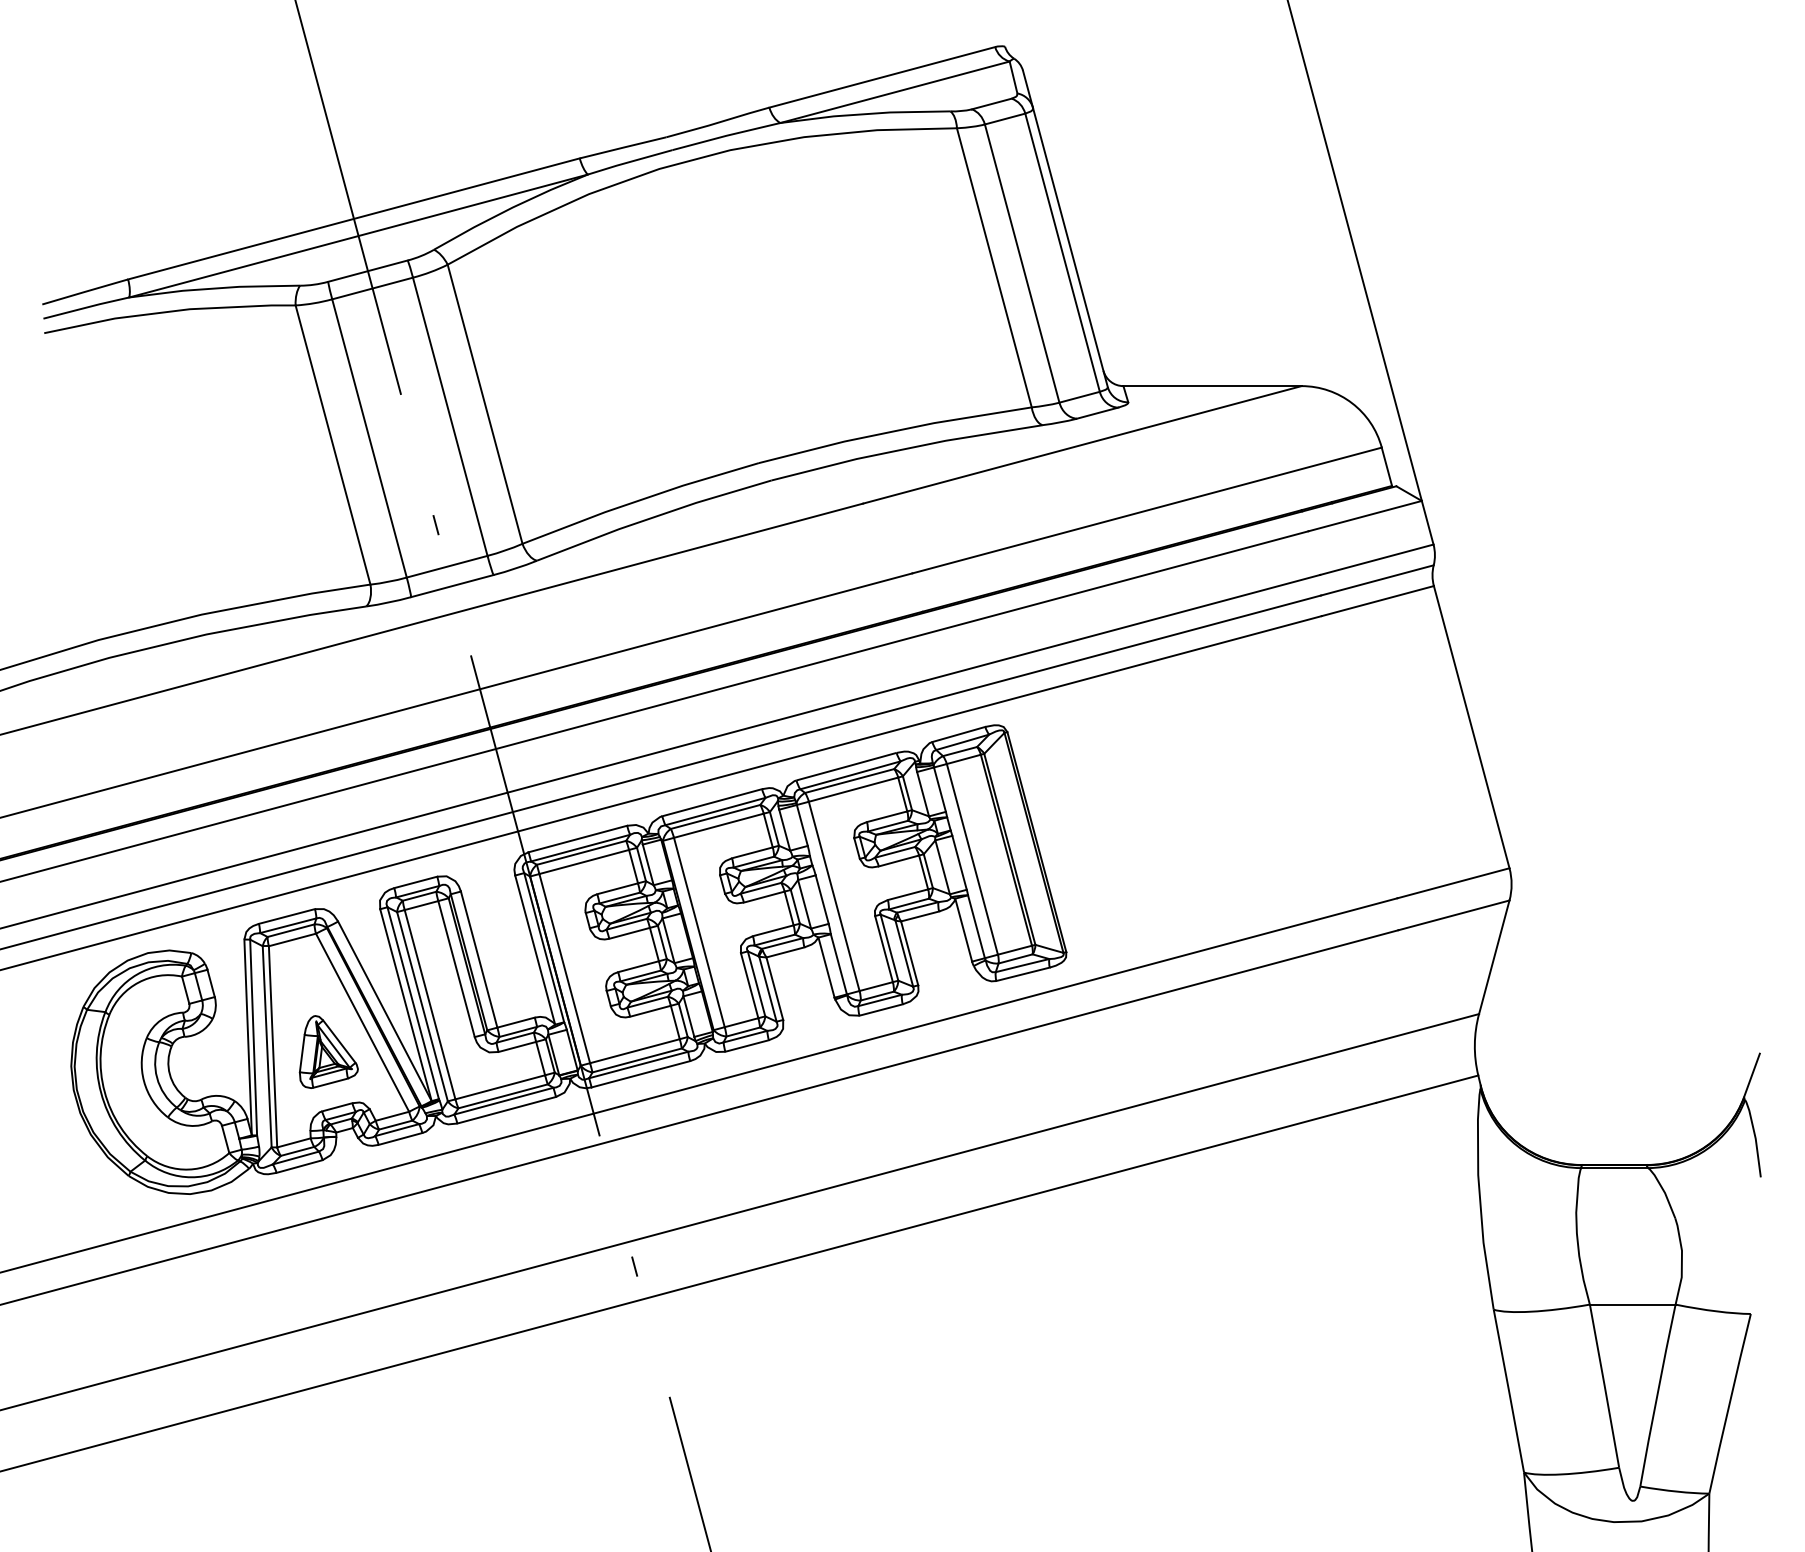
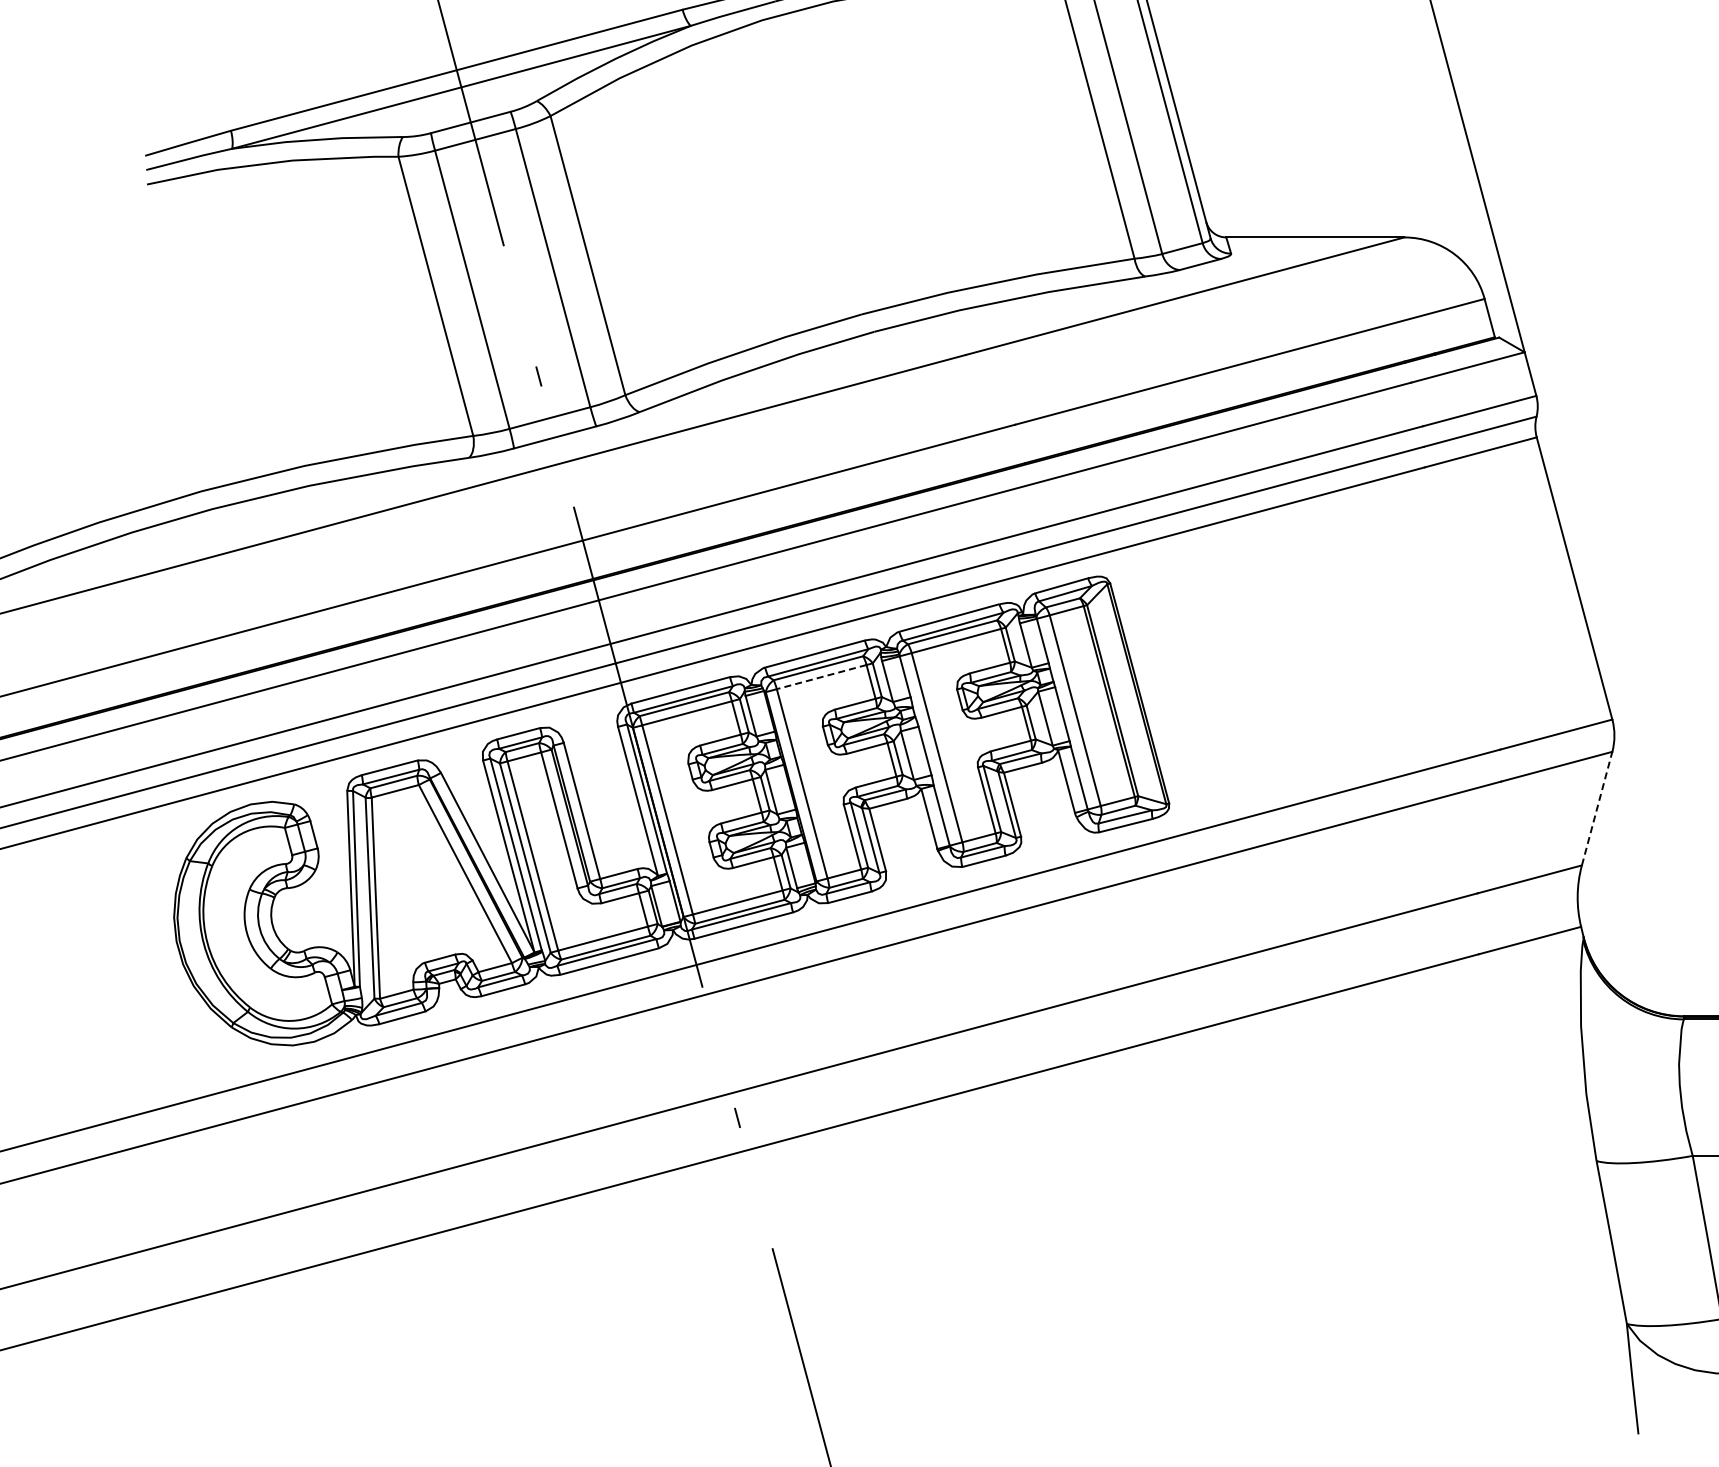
line: (718, 825) -> (821, 676), solid -> dashed
line: (1494, 957) -> (1597, 808), solid -> dashed
part: (328, 1051) -> (431, 902), removed

